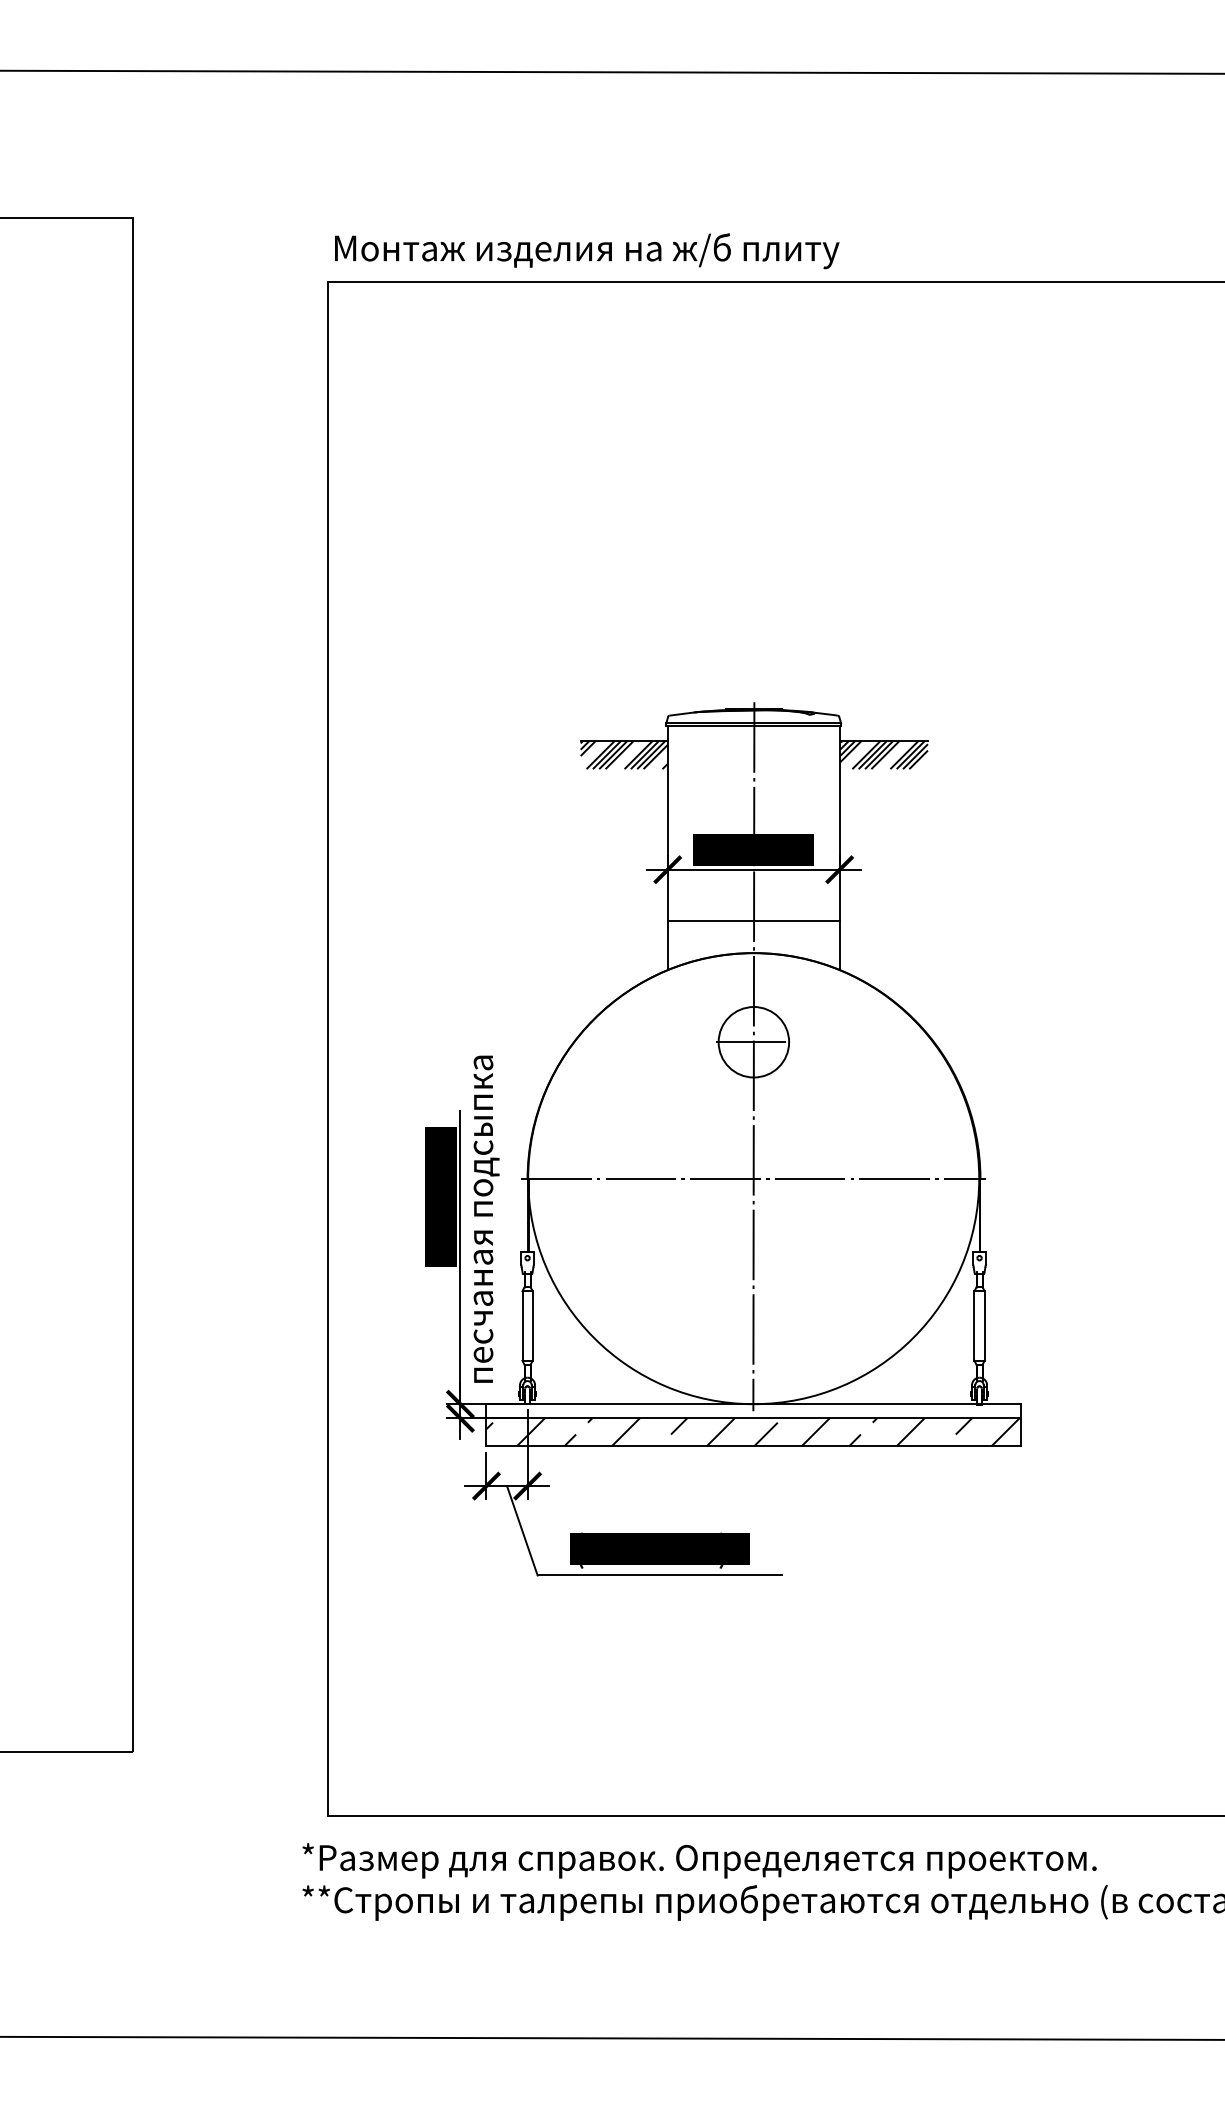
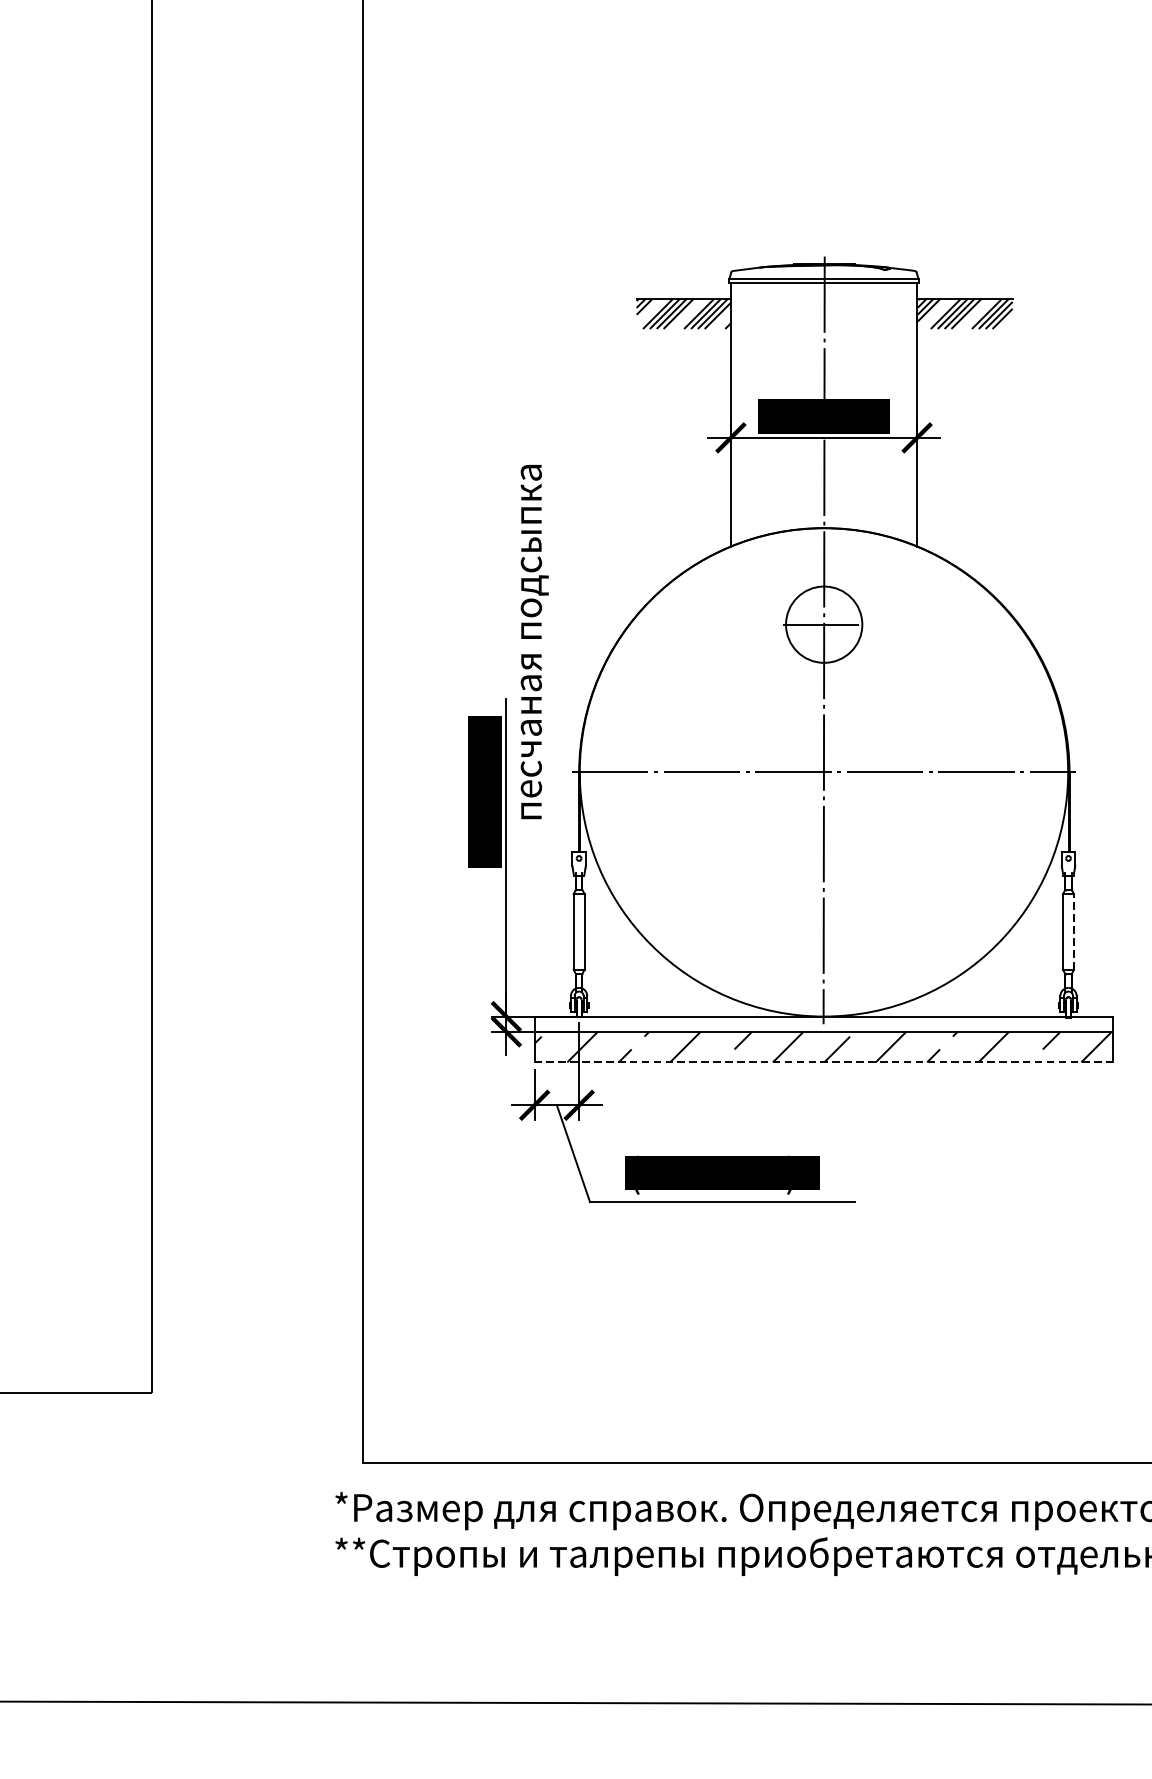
line: (753, 920) -> (823, 492), removed
text: (486, 1218) -> (534, 641), moved
line: (984, 1326) -> (1073, 932), solid -> dashed
line: (754, 1446) -> (824, 1062), solid -> dashed

